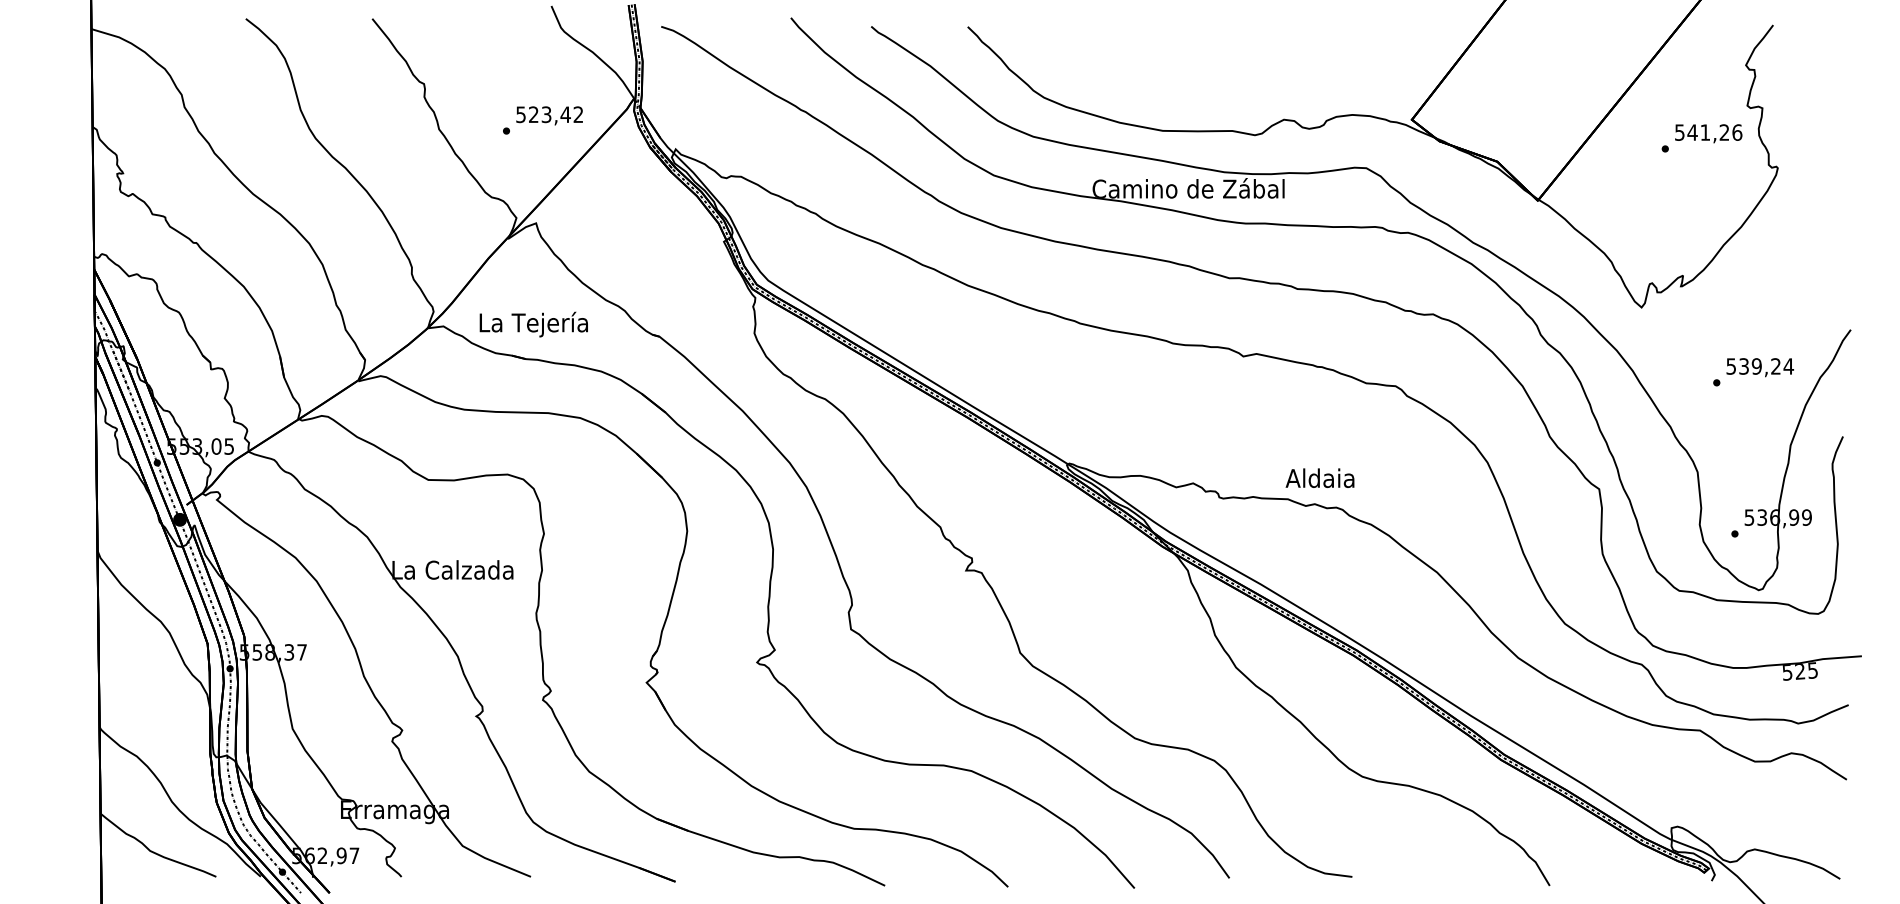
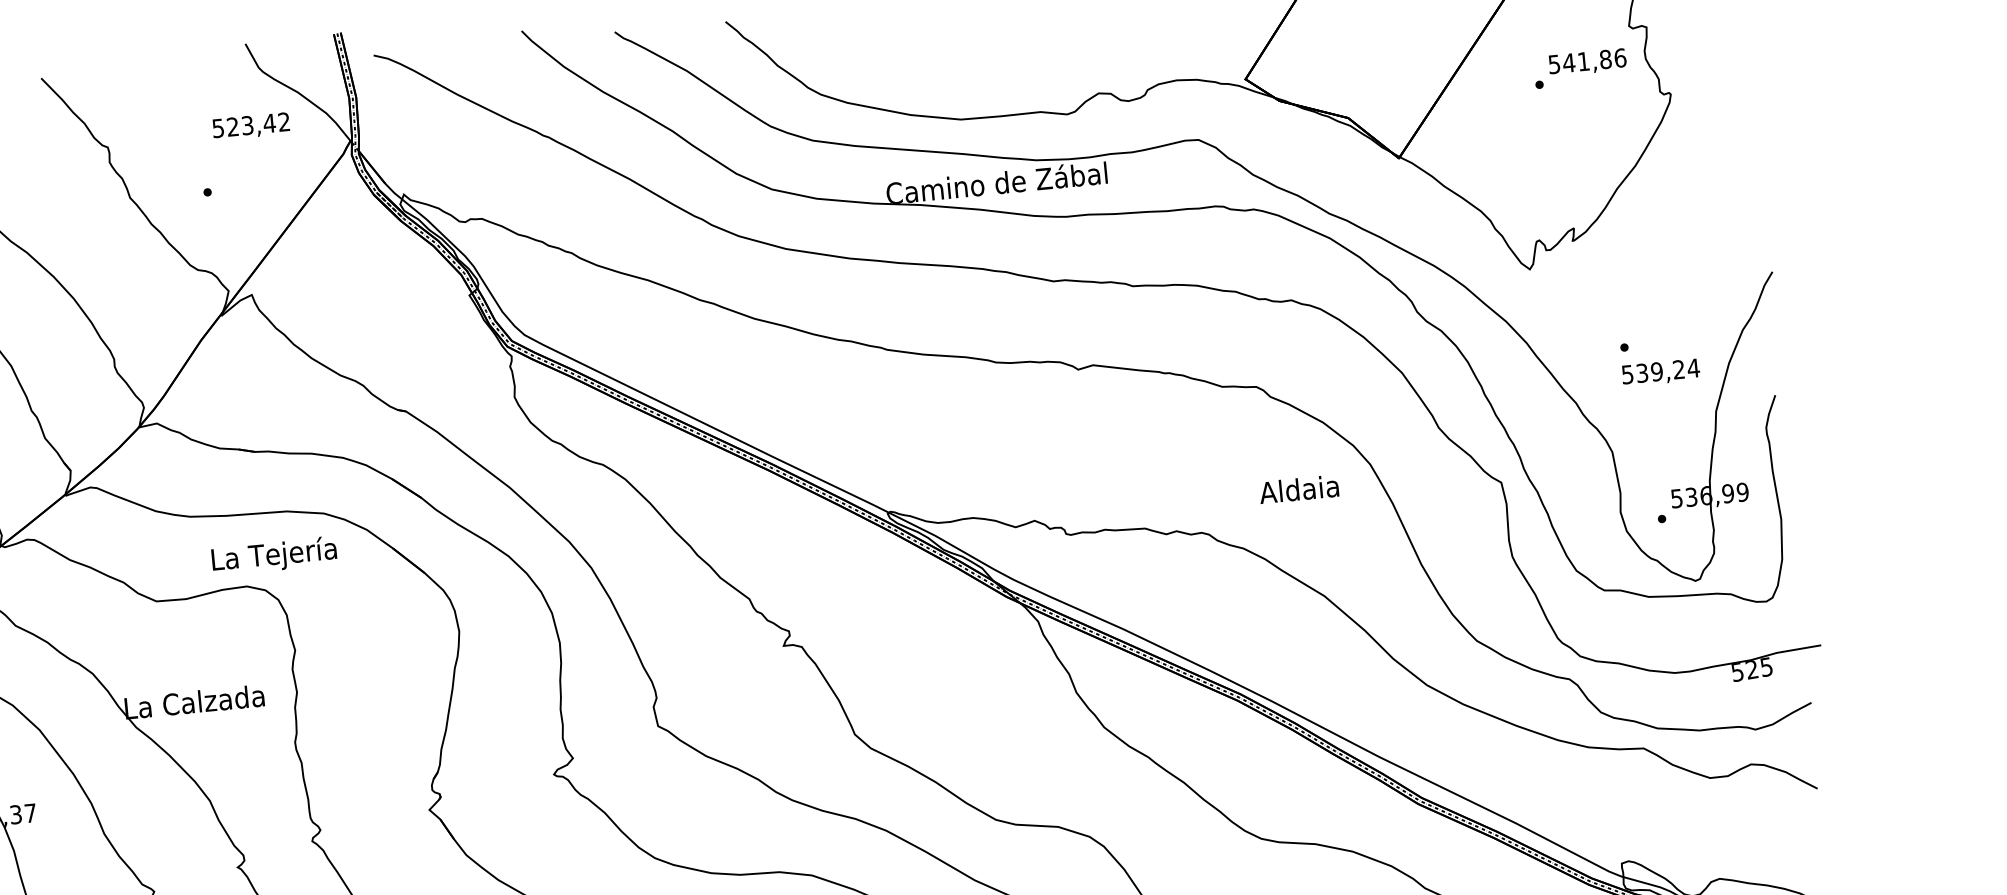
text: (549, 115) -> (251, 126), moved
text: (1724, 132) -> (1605, 59), 541,26 -> 541,86
text: (533, 324) -> (273, 555), moved
text: (1759, 367) -> (1660, 372), moved
text: (1319, 477) -> (1298, 488), moved

